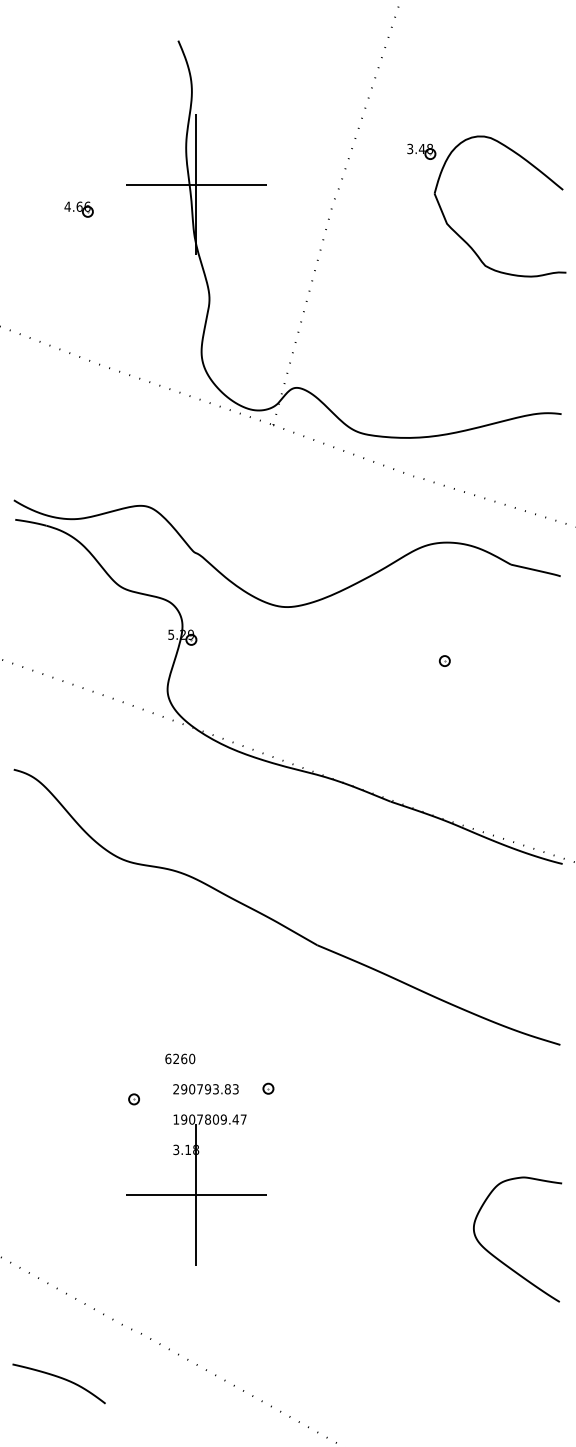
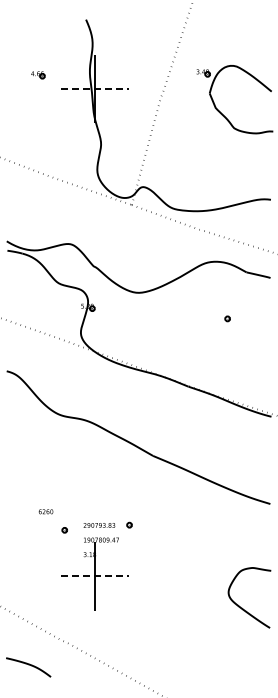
line: (195, 185) -> (94, 89), solid -> dashed
part: (79, 210) -> (38, 75), moved
part: (444, 660) -> (227, 318), moved
text: (179, 1058) -> (45, 511), moved
line: (195, 1195) -> (94, 576), solid -> dashed

